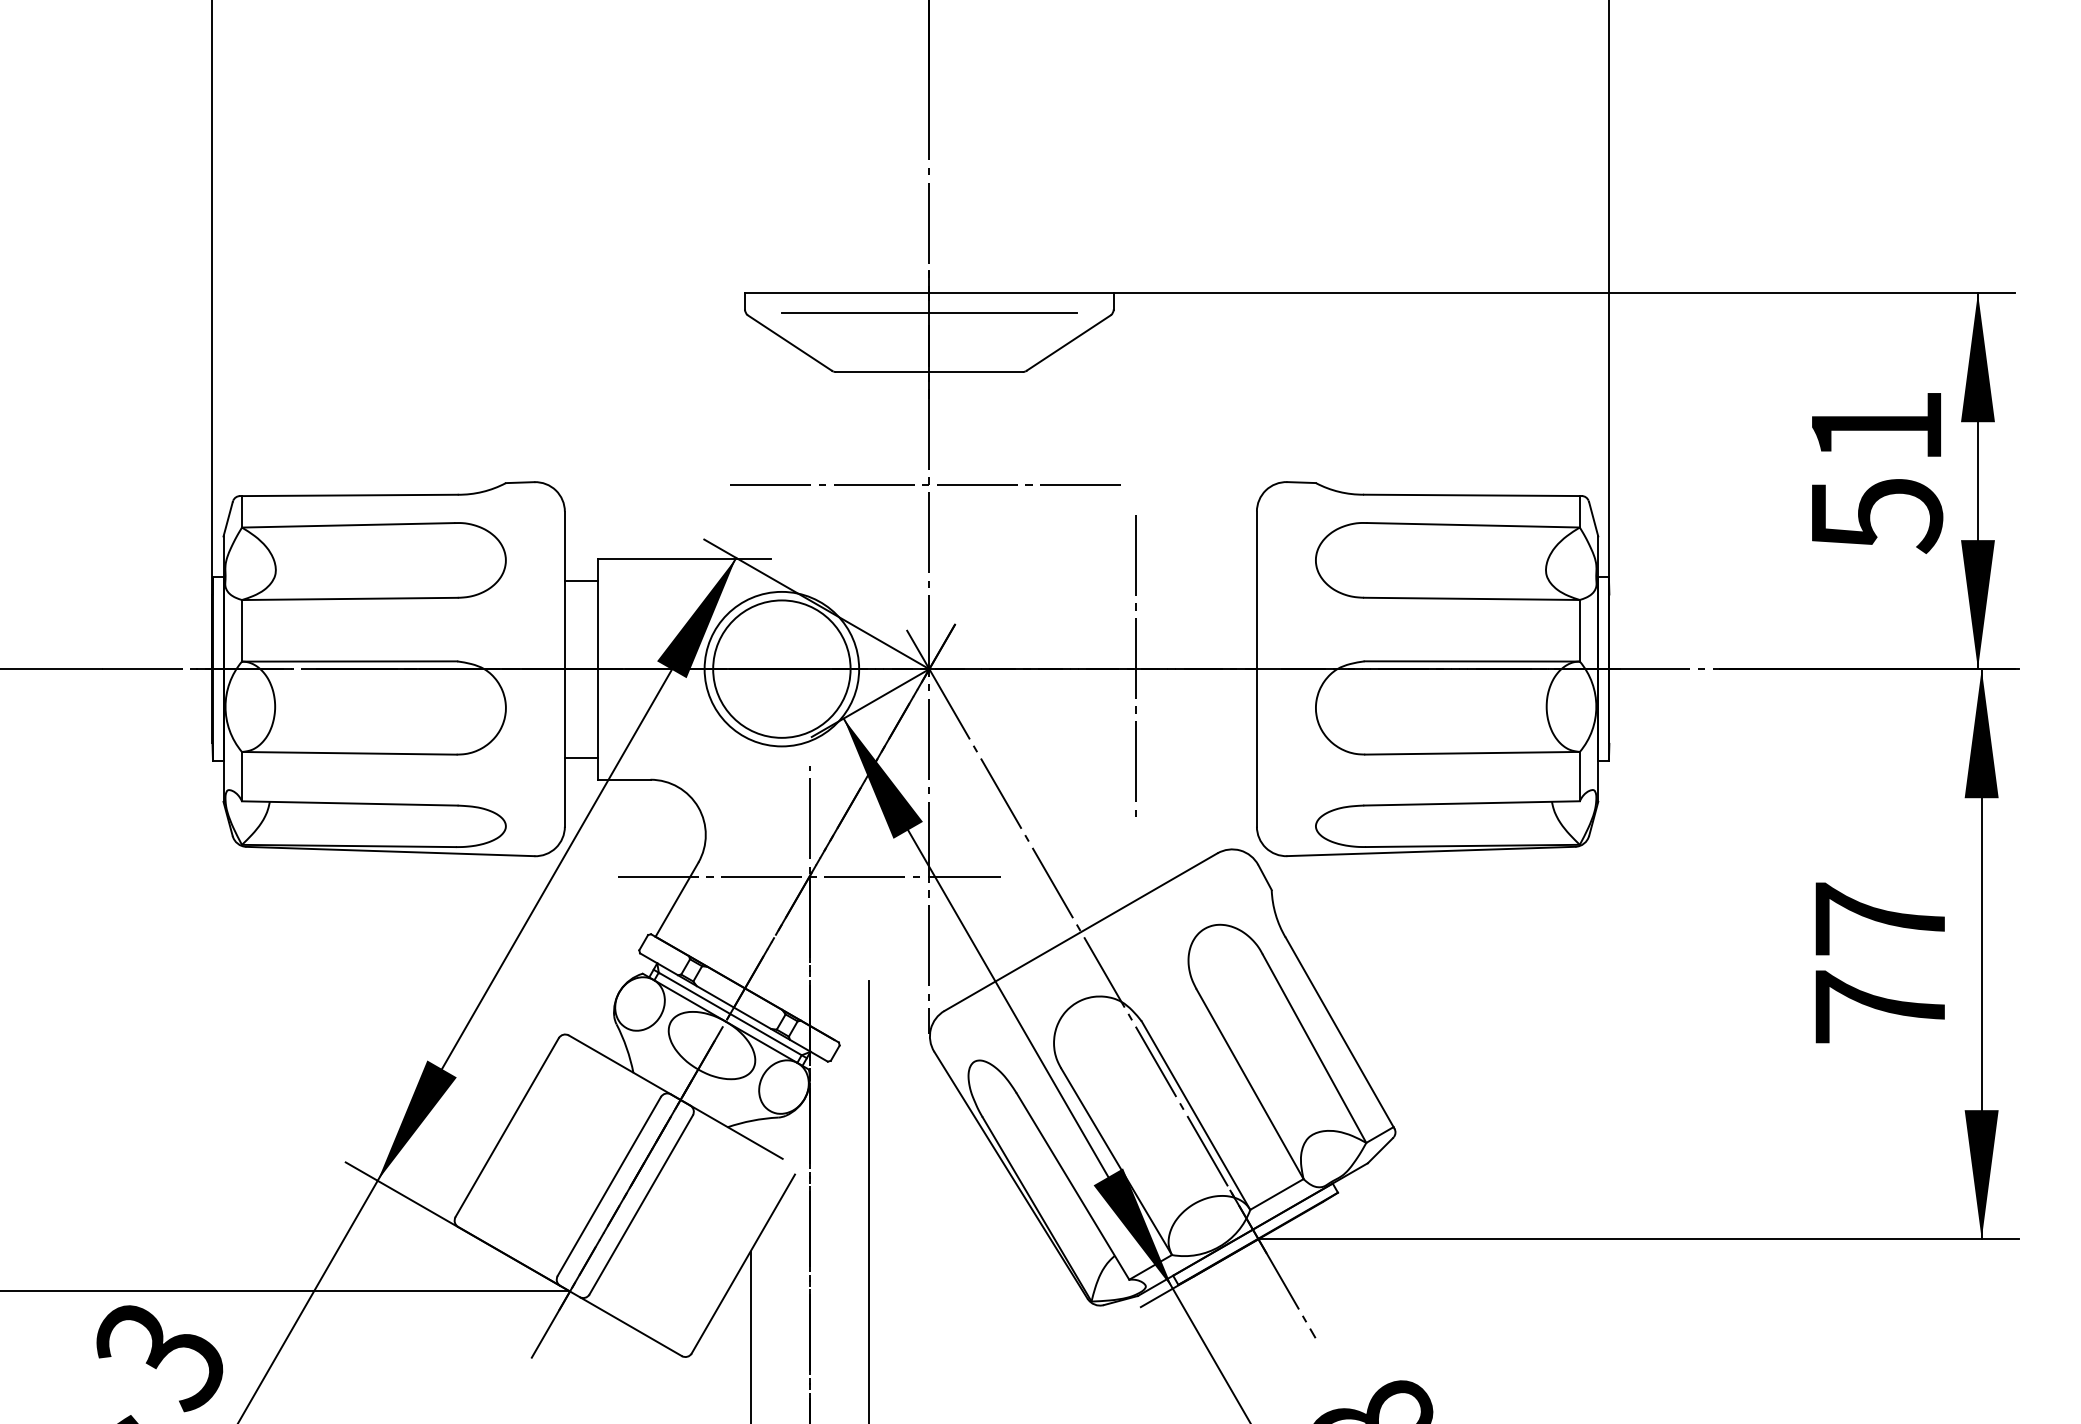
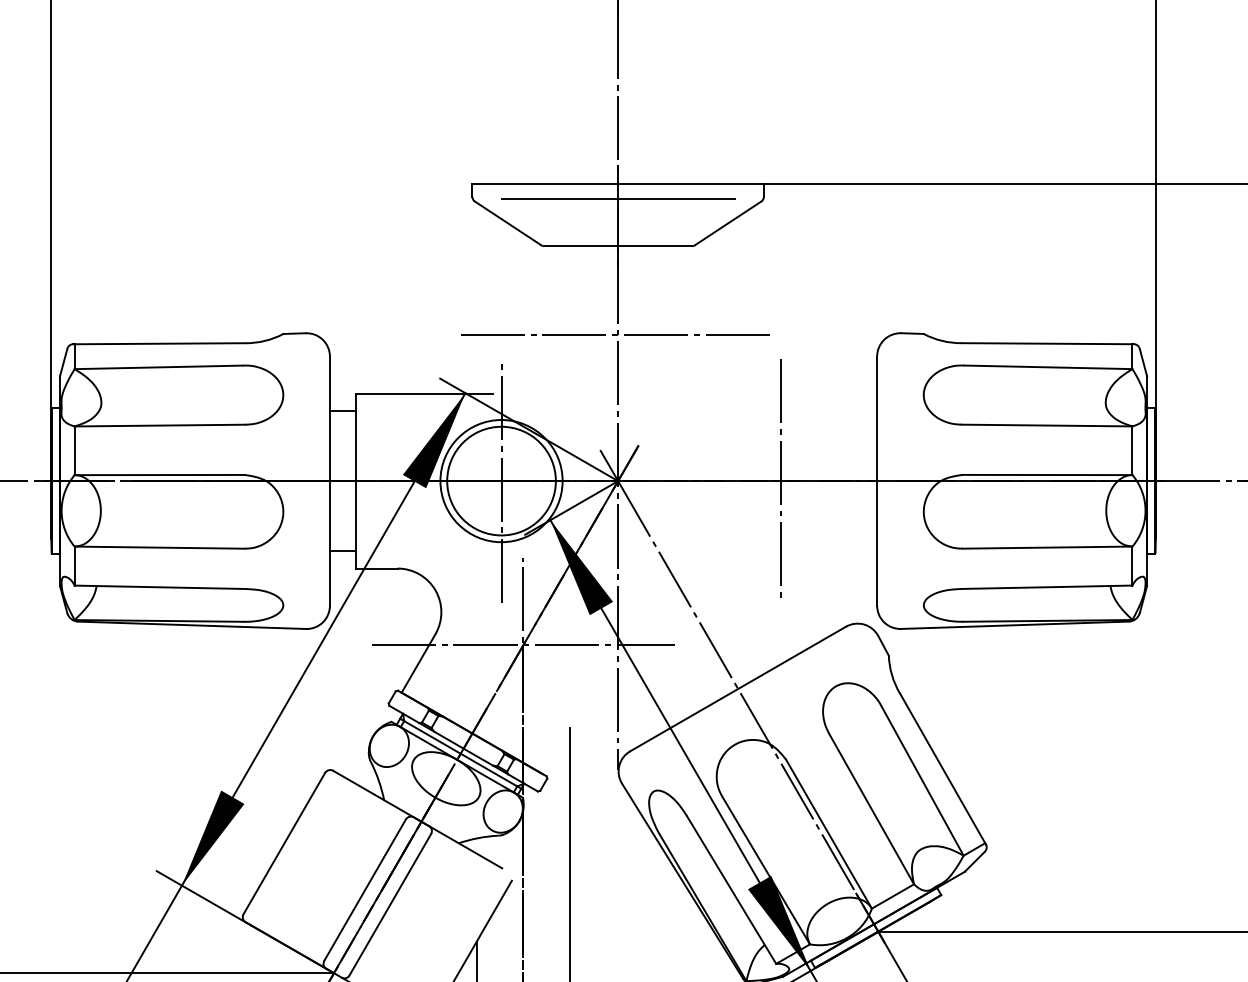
line: (781, 668) -> (501, 480), added

